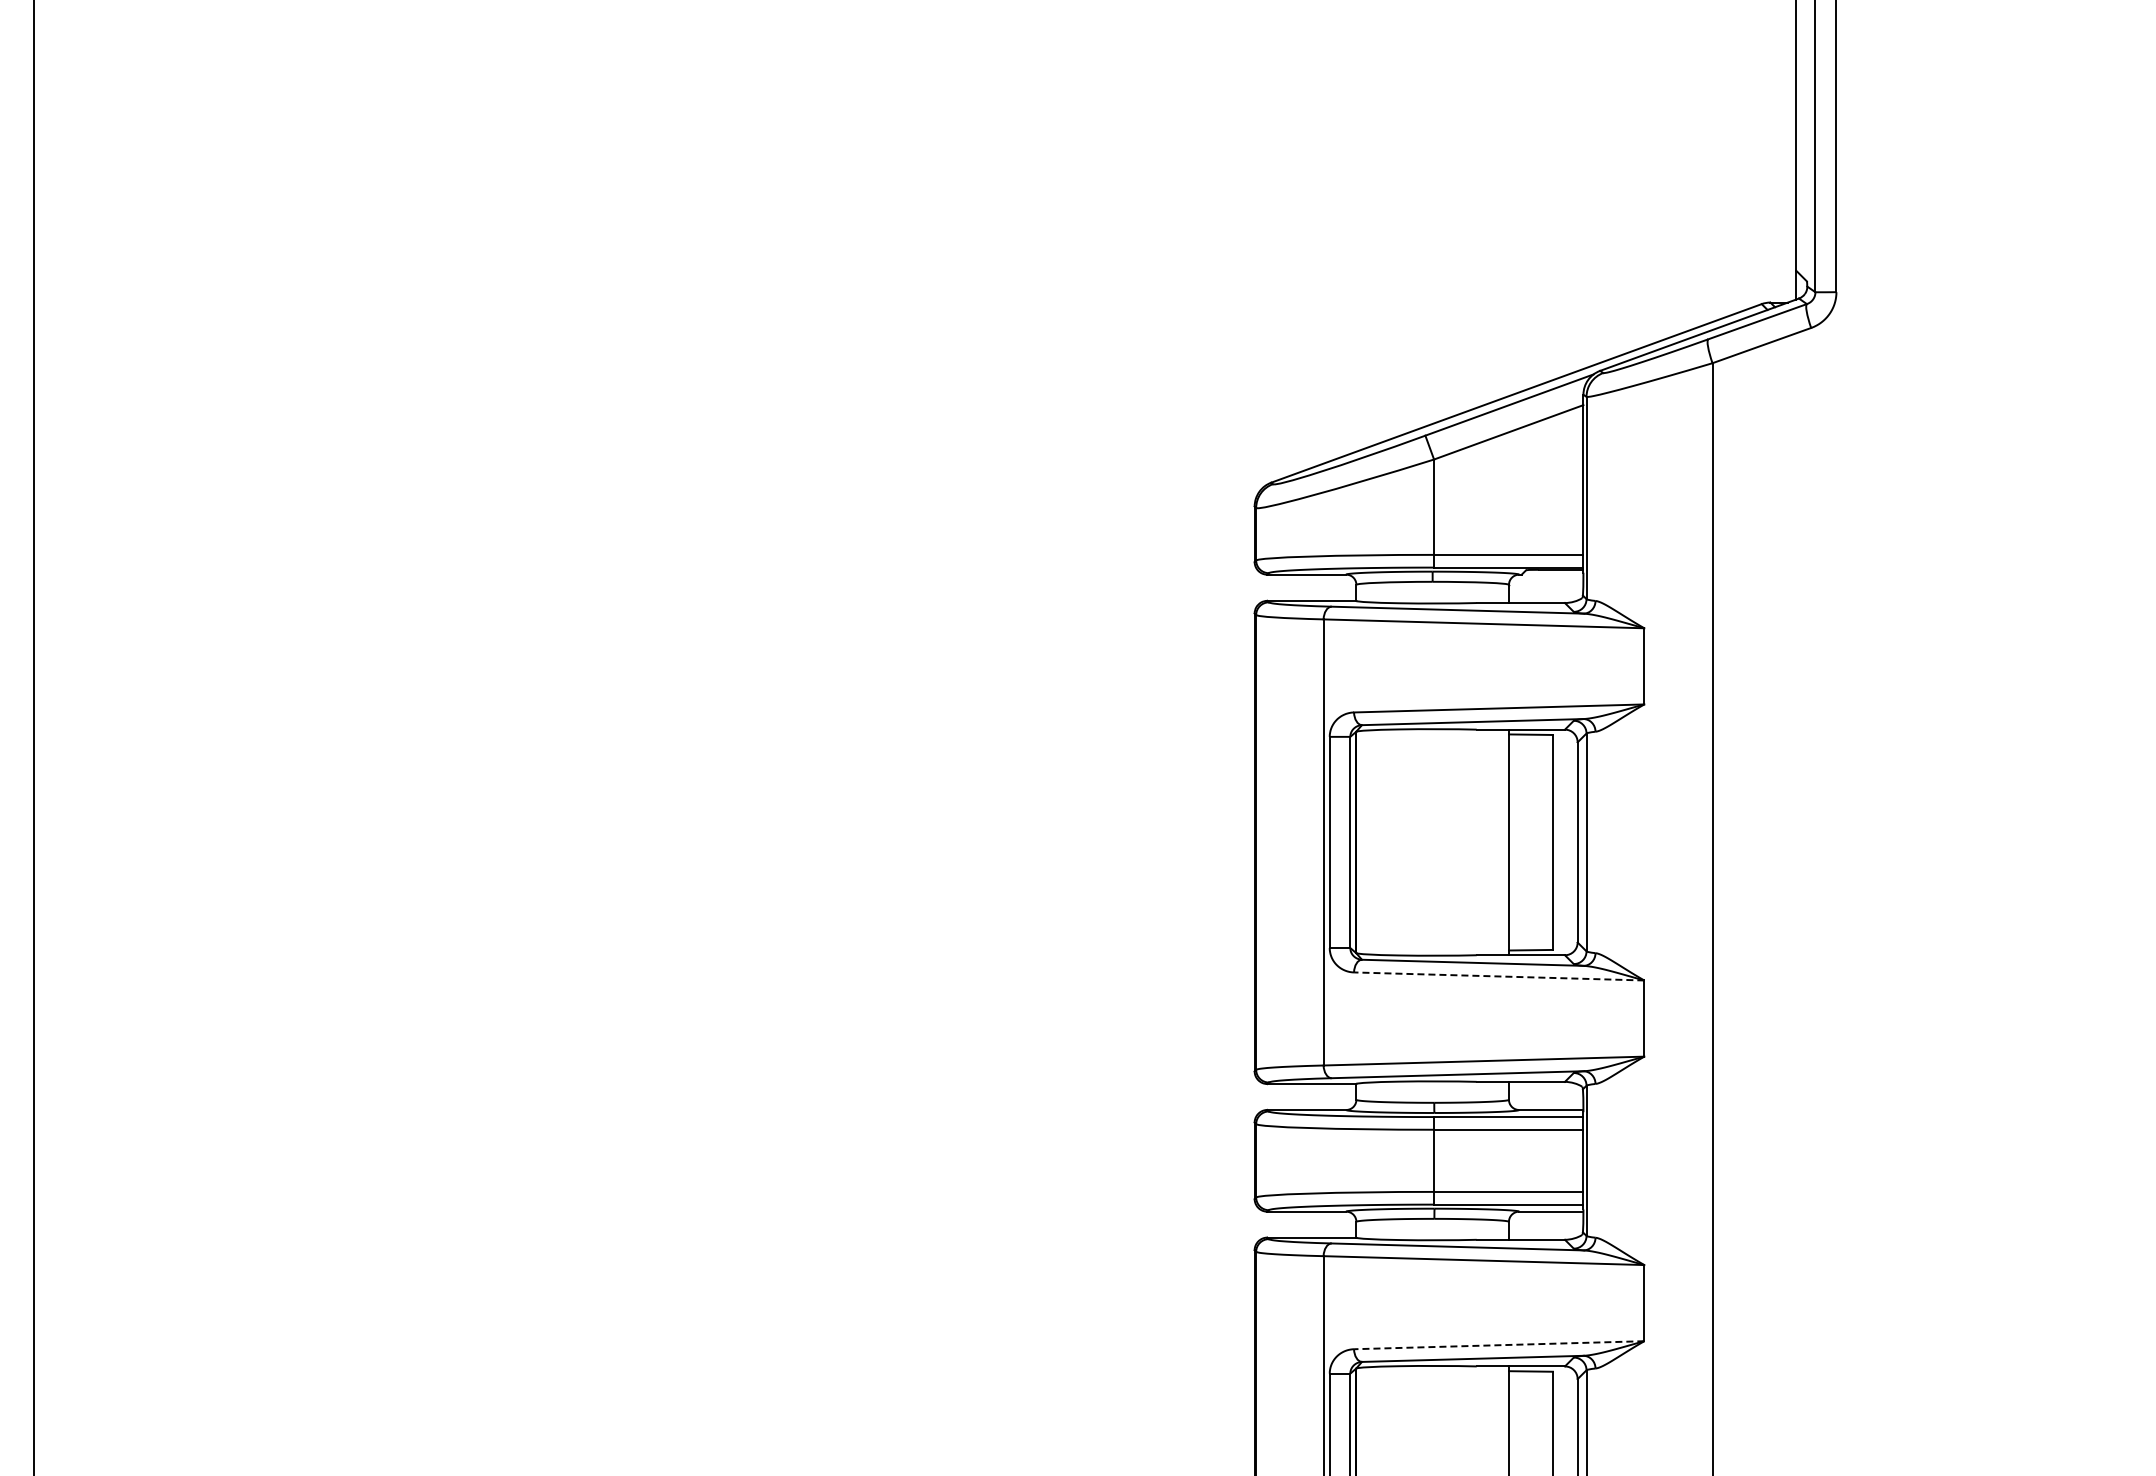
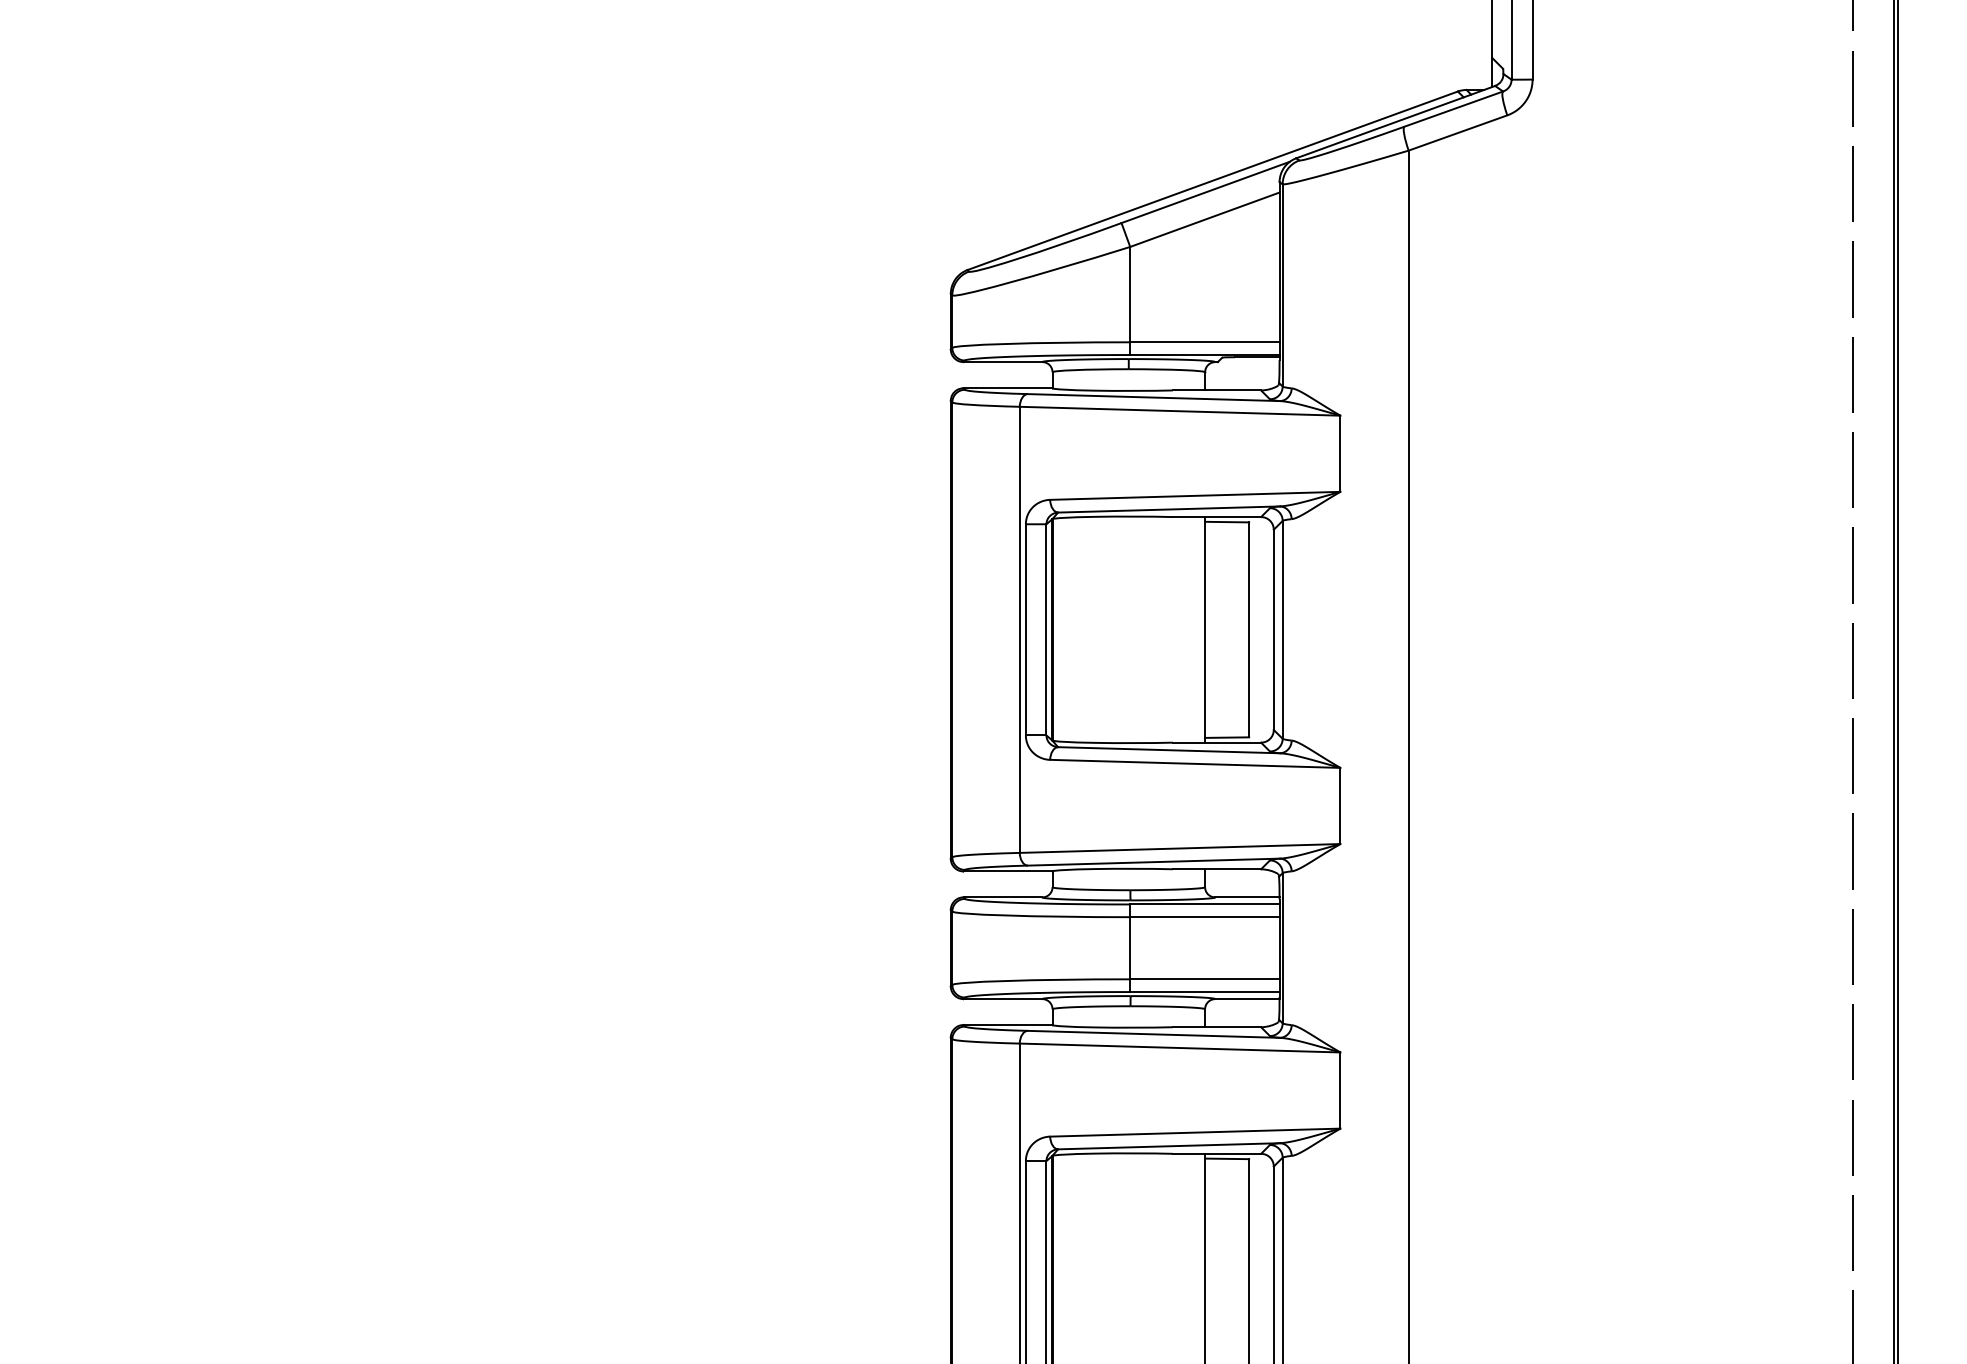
line: (1498, 976) -> (1194, 763), dashed -> solid
line: (1498, 1345) -> (1194, 1132), dashed -> solid

